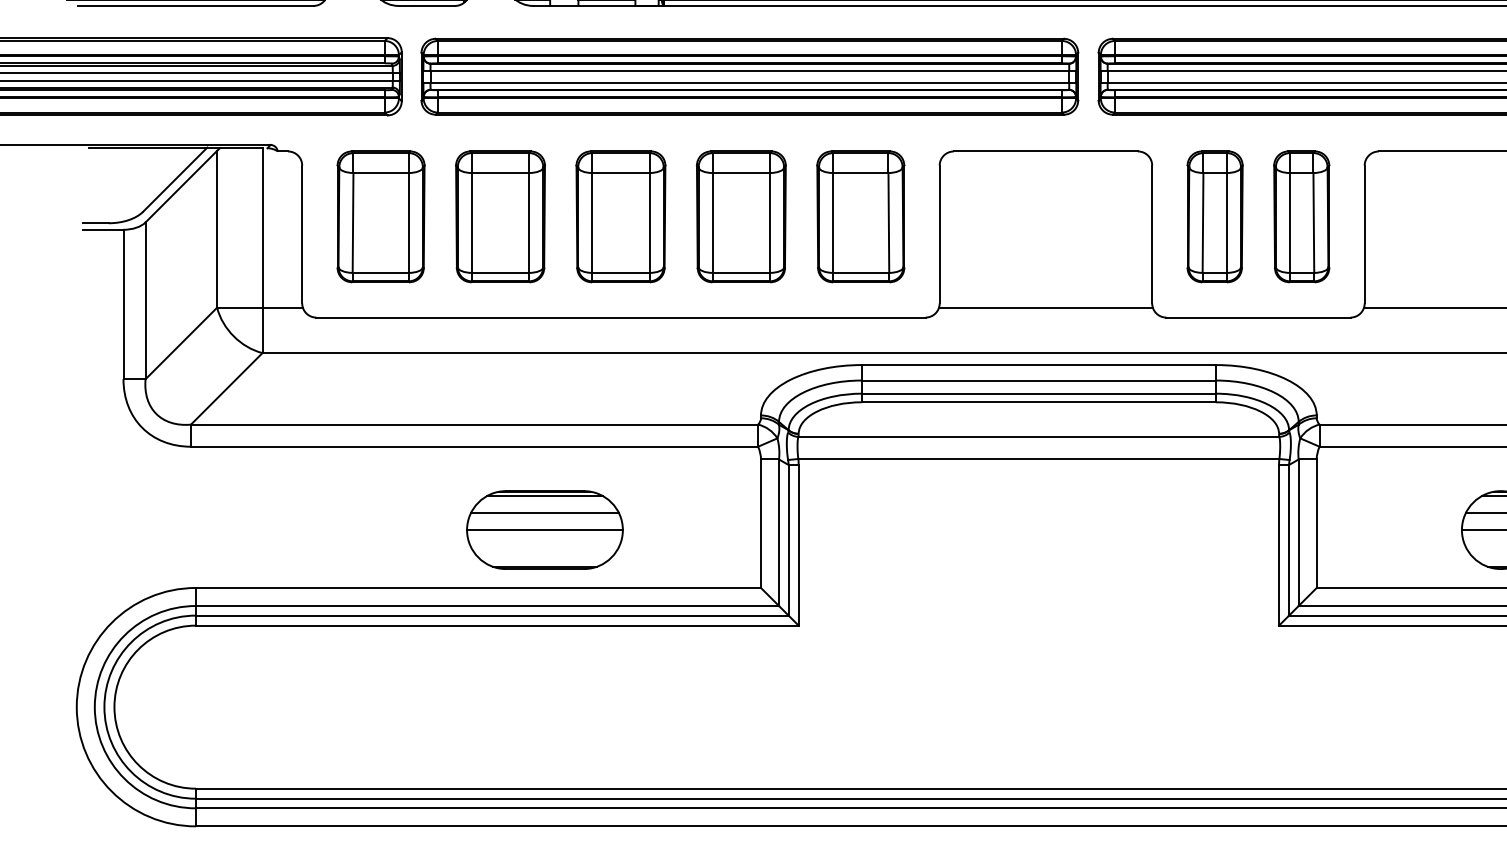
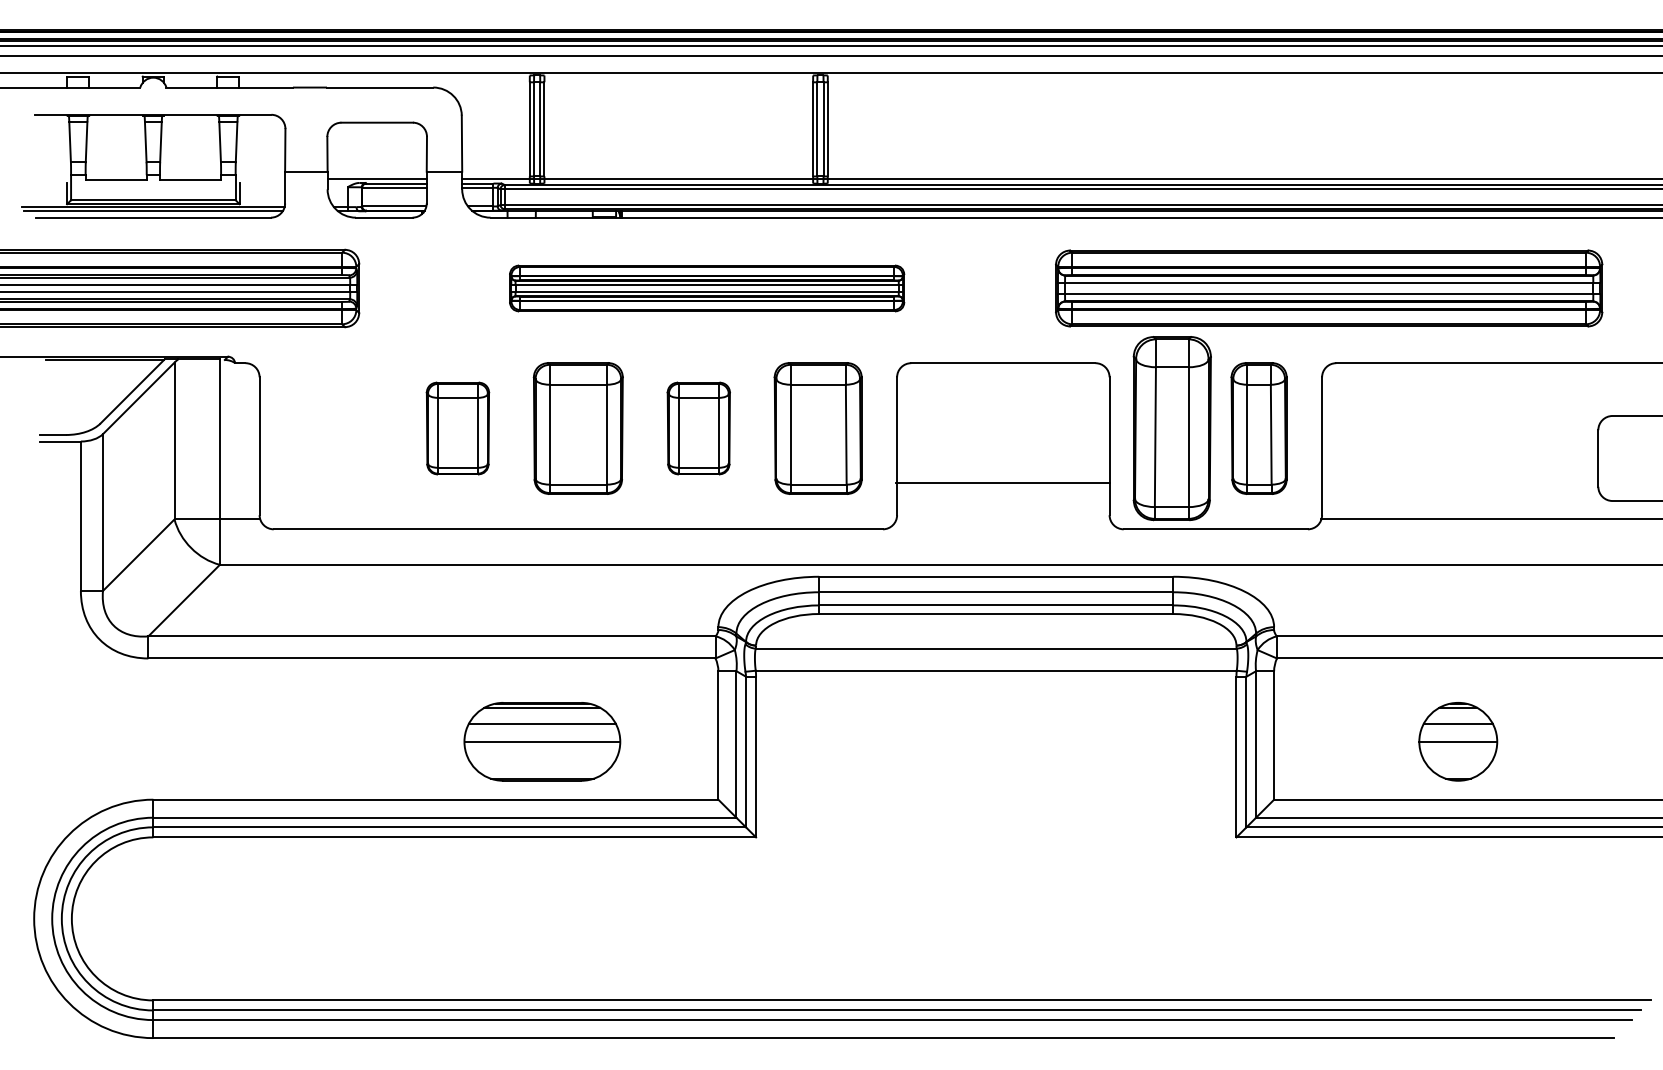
part: (749, 76) -> (706, 288), size x0.6
part: (381, 216) -> (338, 428), removed
part: (500, 216) -> (457, 428), size x0.7
part: (741, 216) -> (698, 428), size x0.7
part: (1215, 216) -> (1172, 428), size x1.4
line: (1046, 307) -> (1003, 483), moved
part: (545, 529) -> (542, 741), moved

